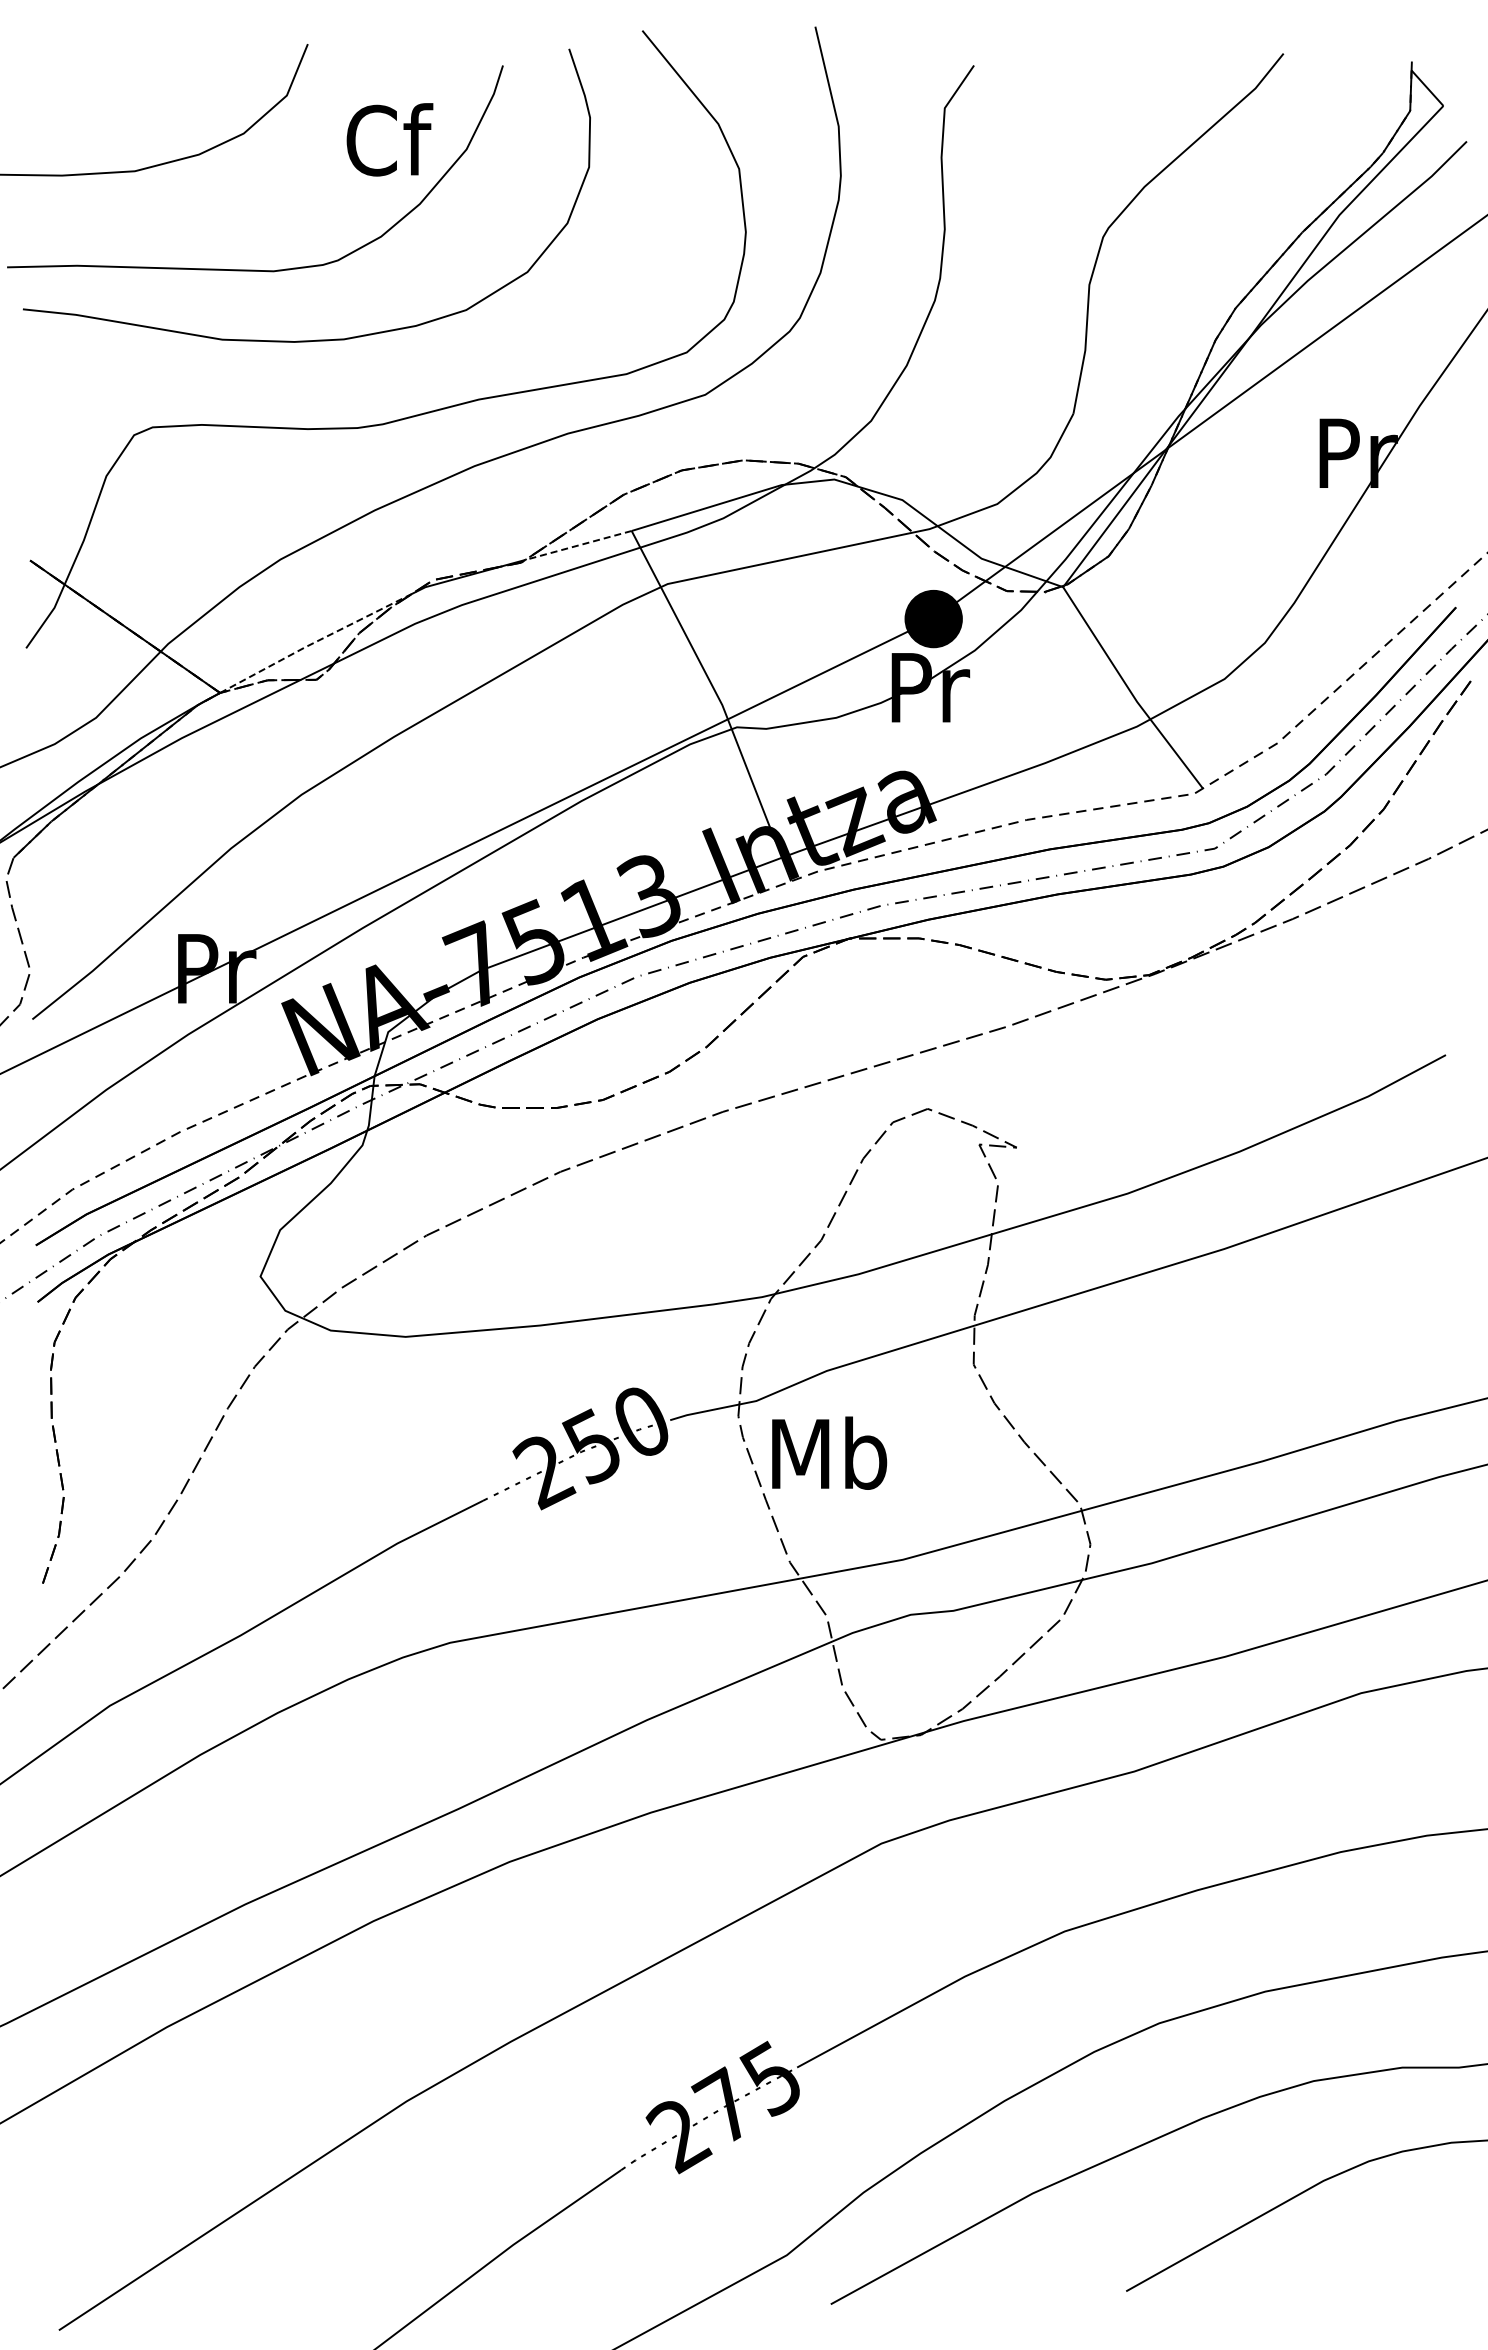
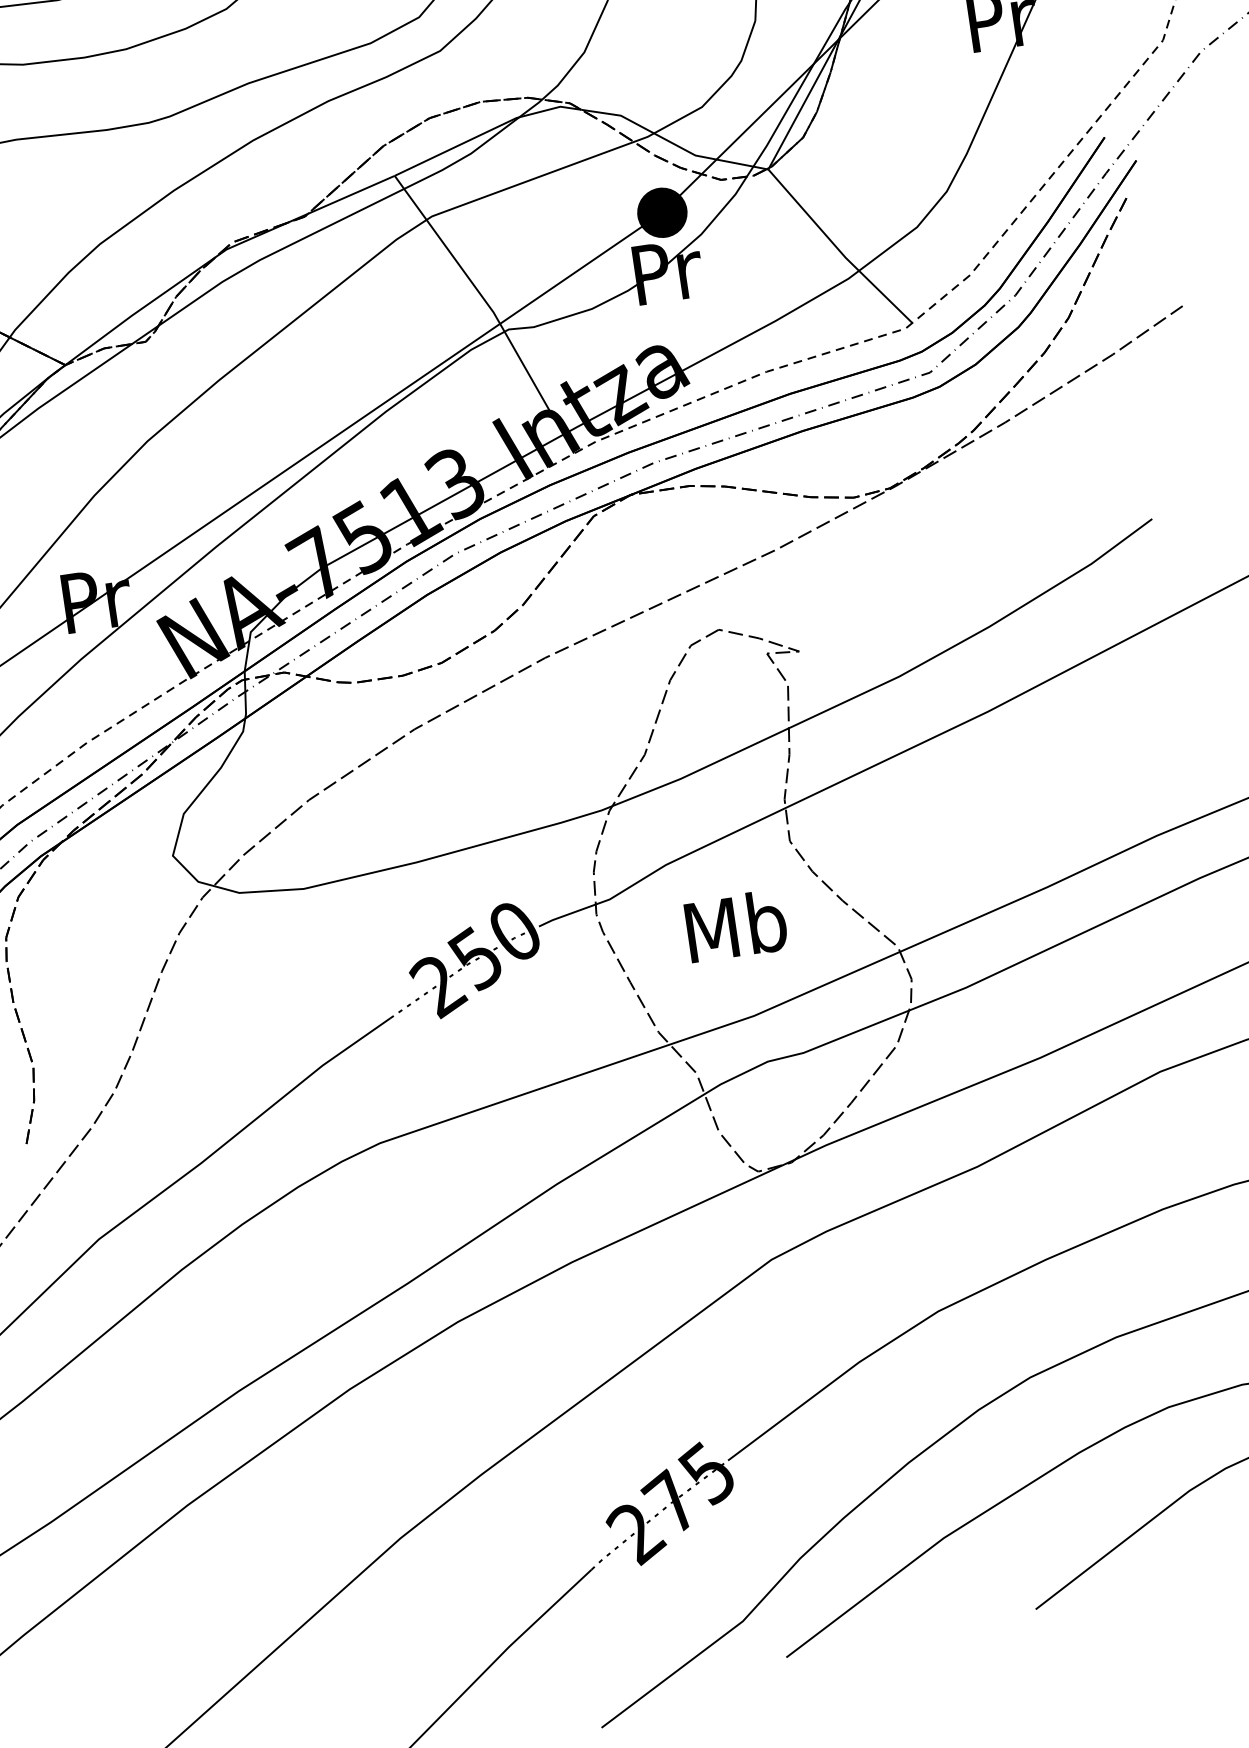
line: (578, 545) -> (351, 194), dashed -> solid
line: (314, 642) -> (139, 310), dashed -> solid
text: (829, 1452) -> (736, 925), moved

